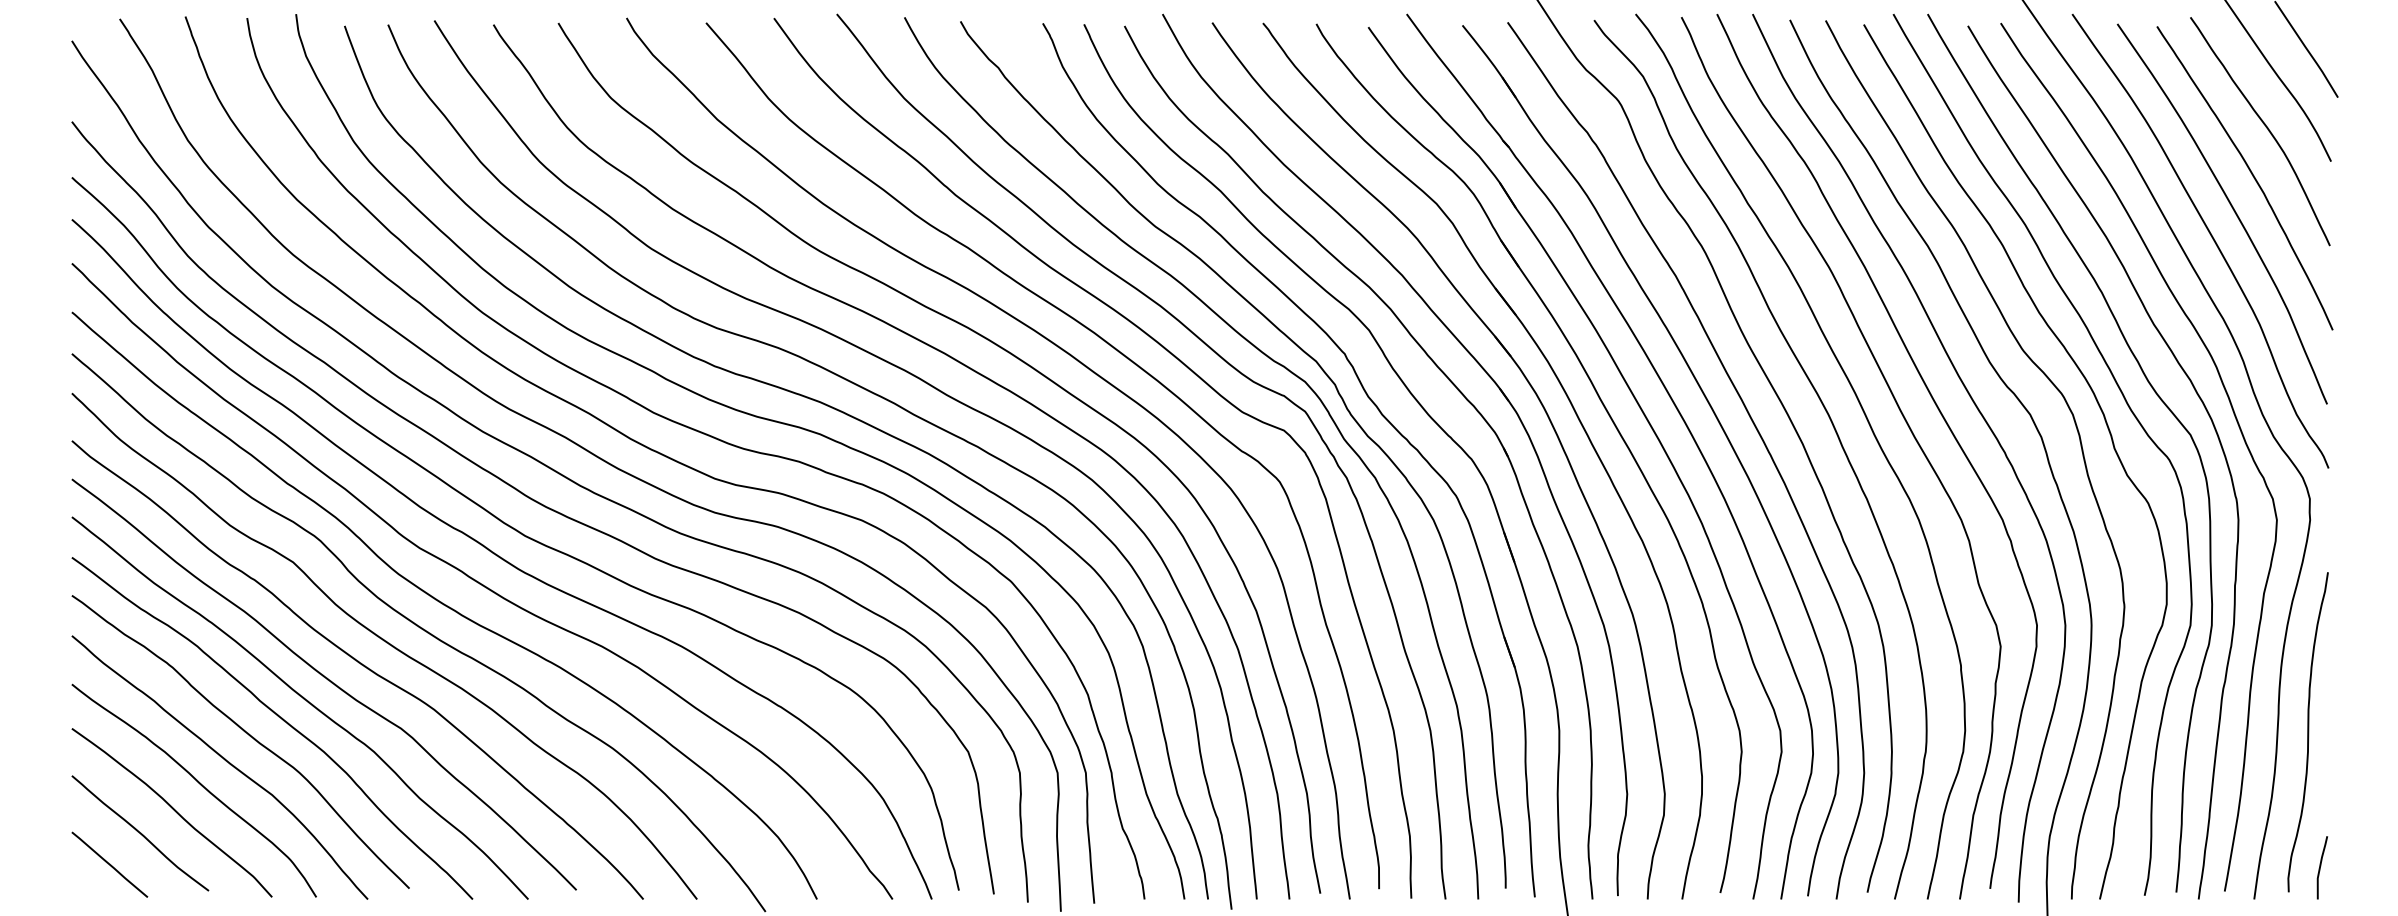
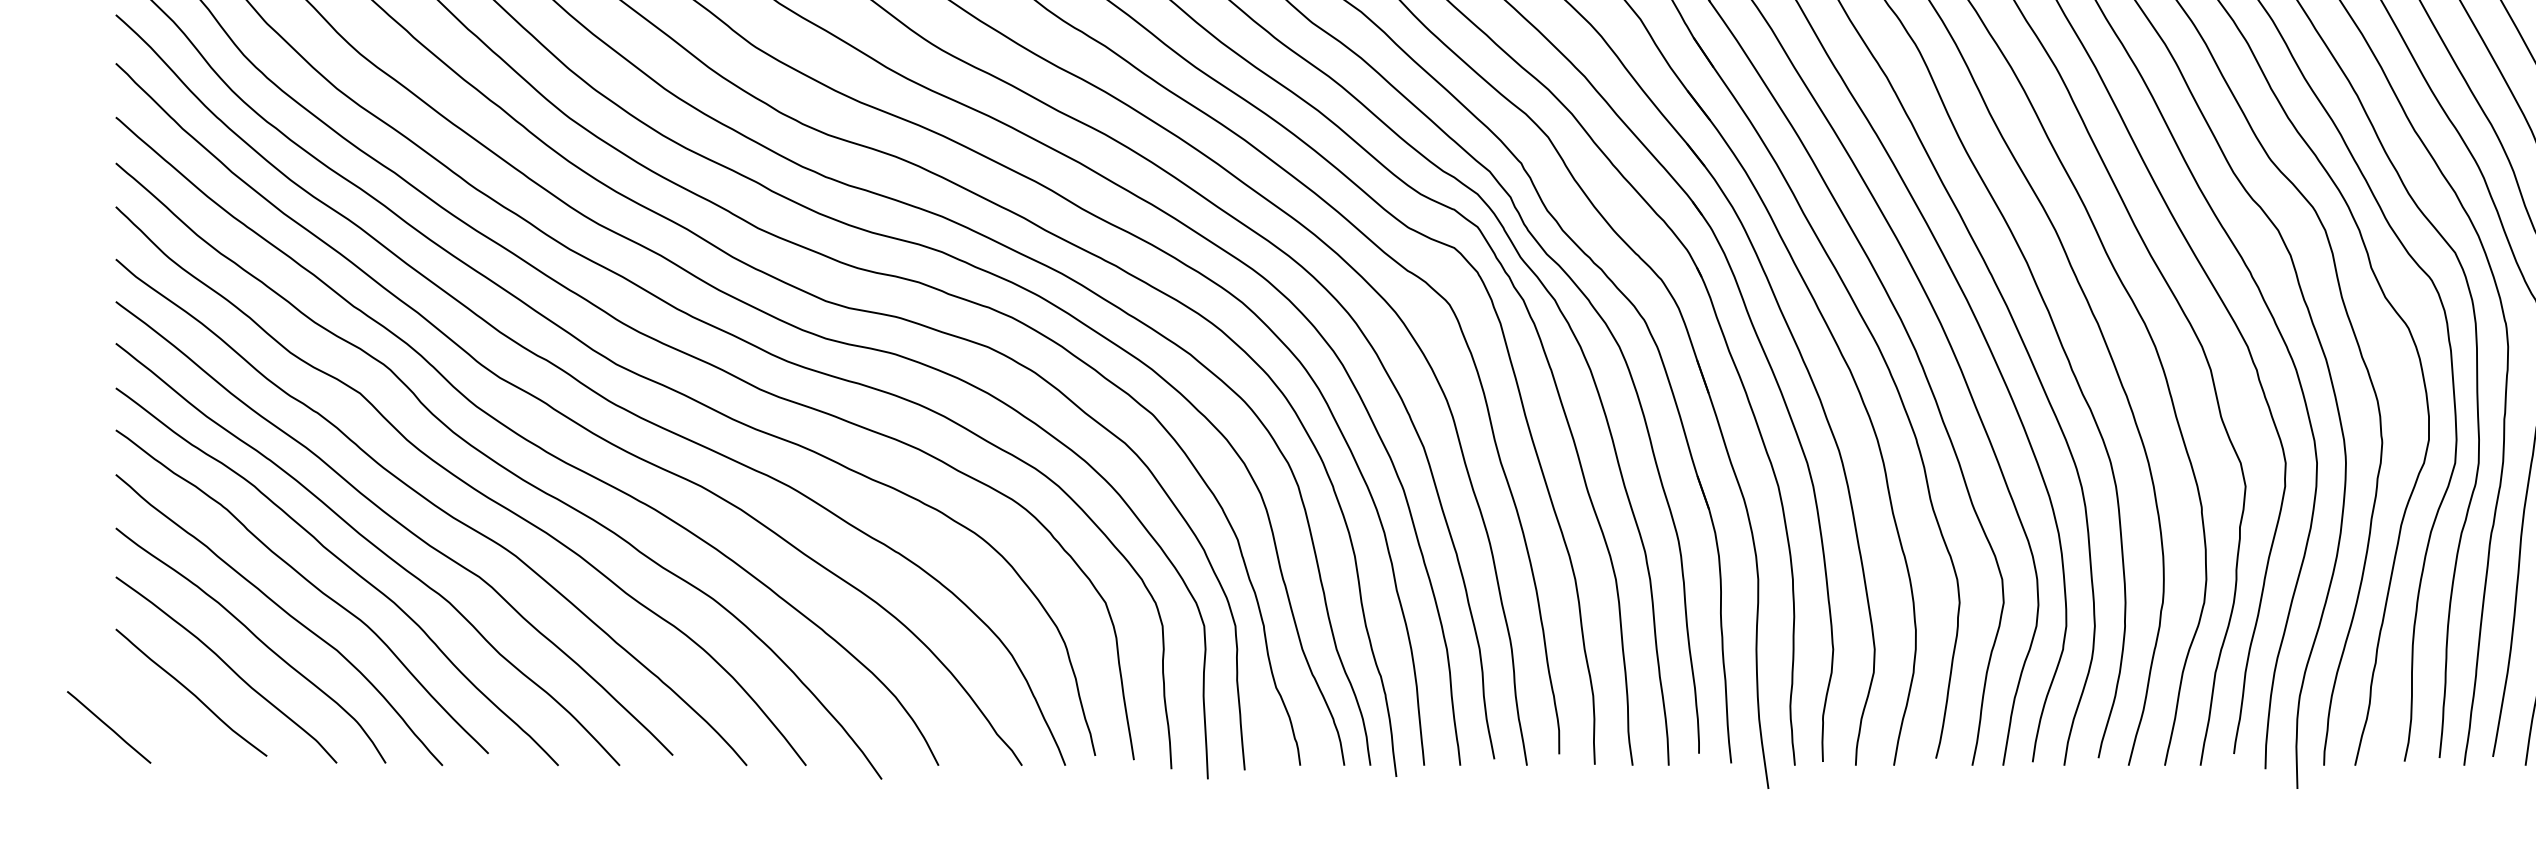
line: (109, 864) -> (108, 727), moved

